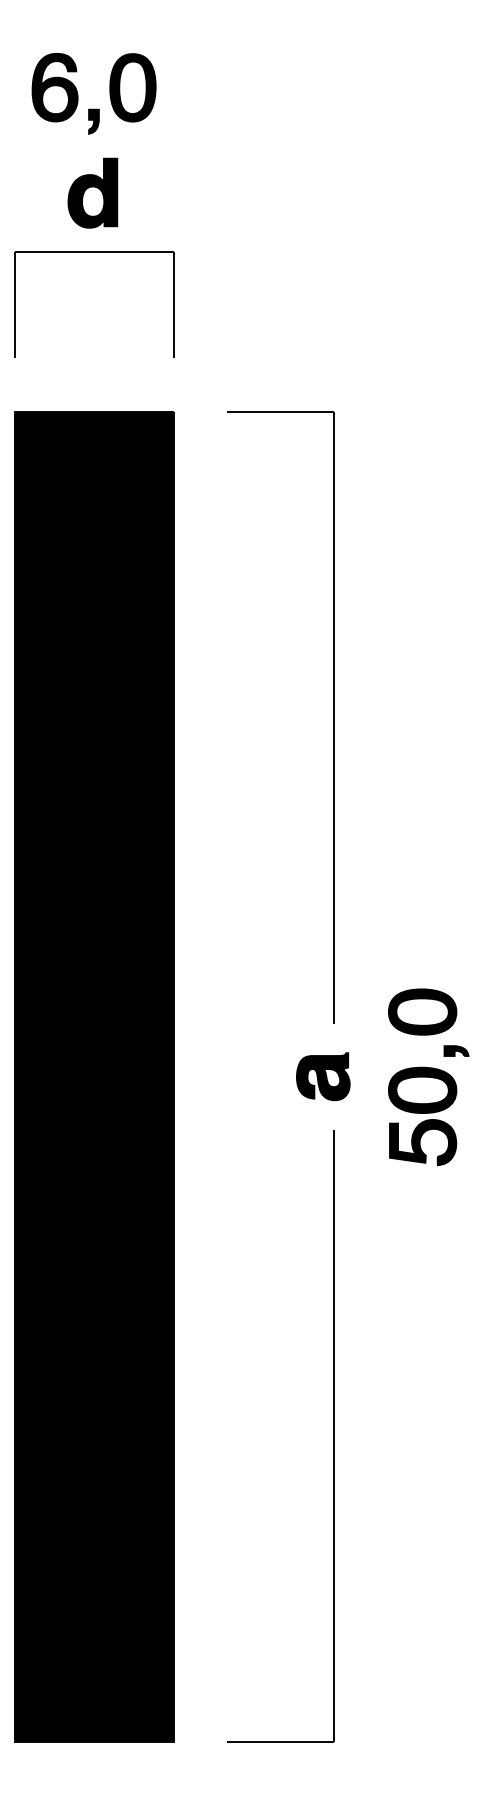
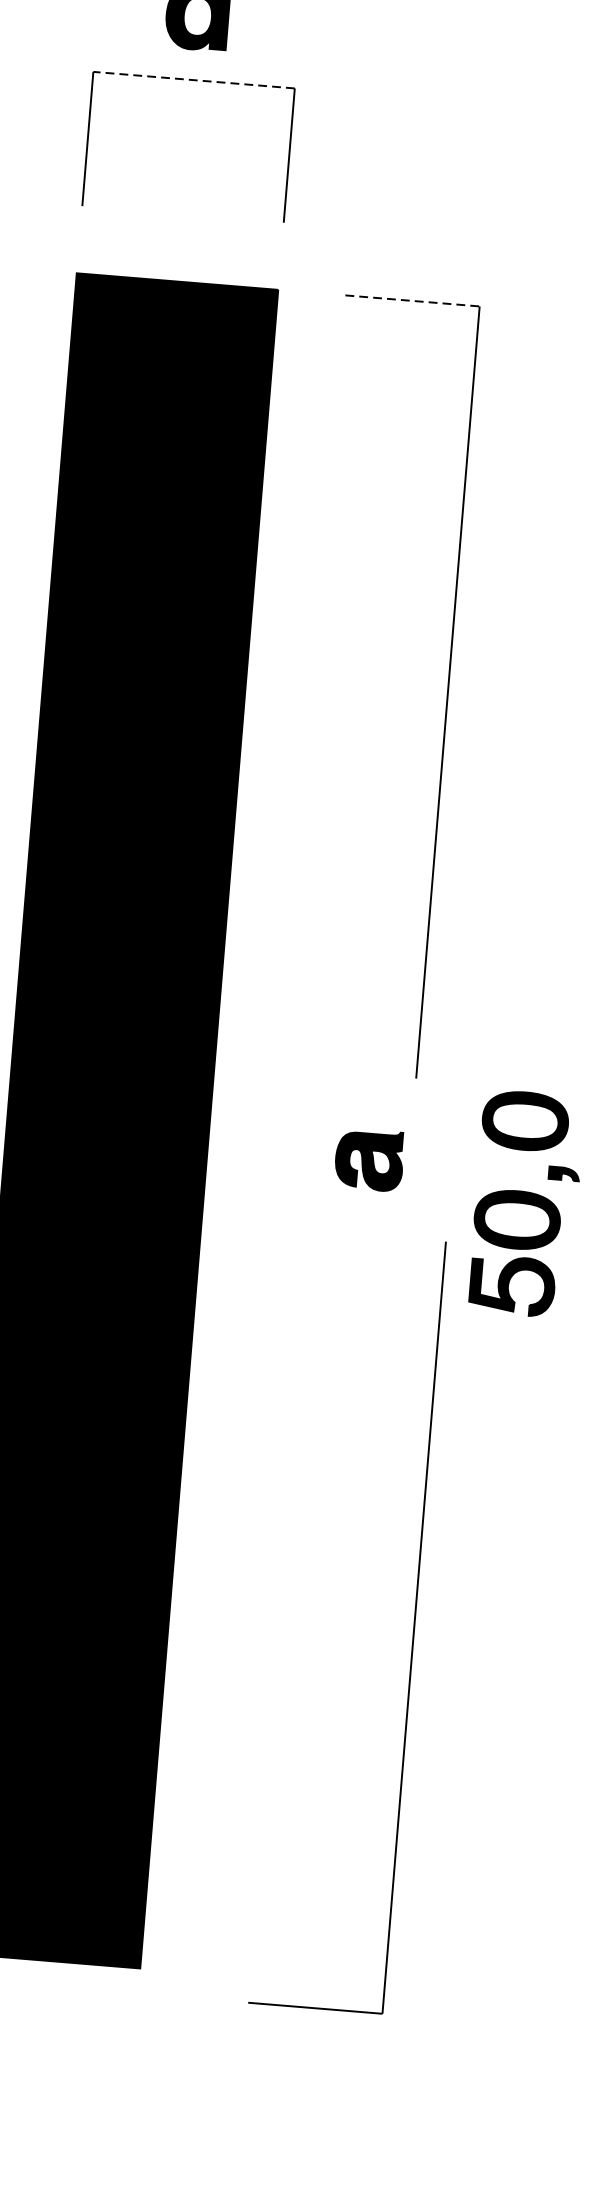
line: (94, 251) -> (194, 79), solid -> dashed
line: (281, 411) -> (413, 300), solid -> dashed
part: (323, 1076) -> (369, 1159), moved
part: (428, 1077) -> (526, 1204), moved
part: (333, 1436) -> (413, 1628), moved

